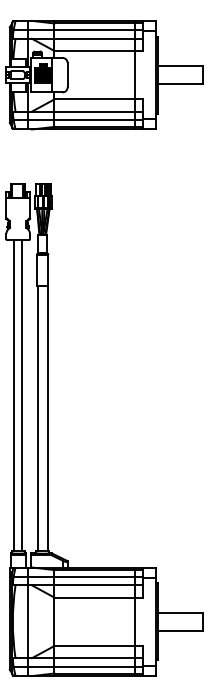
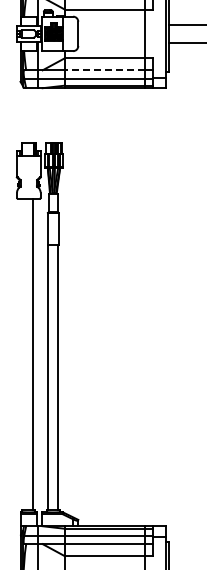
line: (93, 111) -> (104, 70), solid -> dashed
line: (14, 394) -> (25, 353), removed

